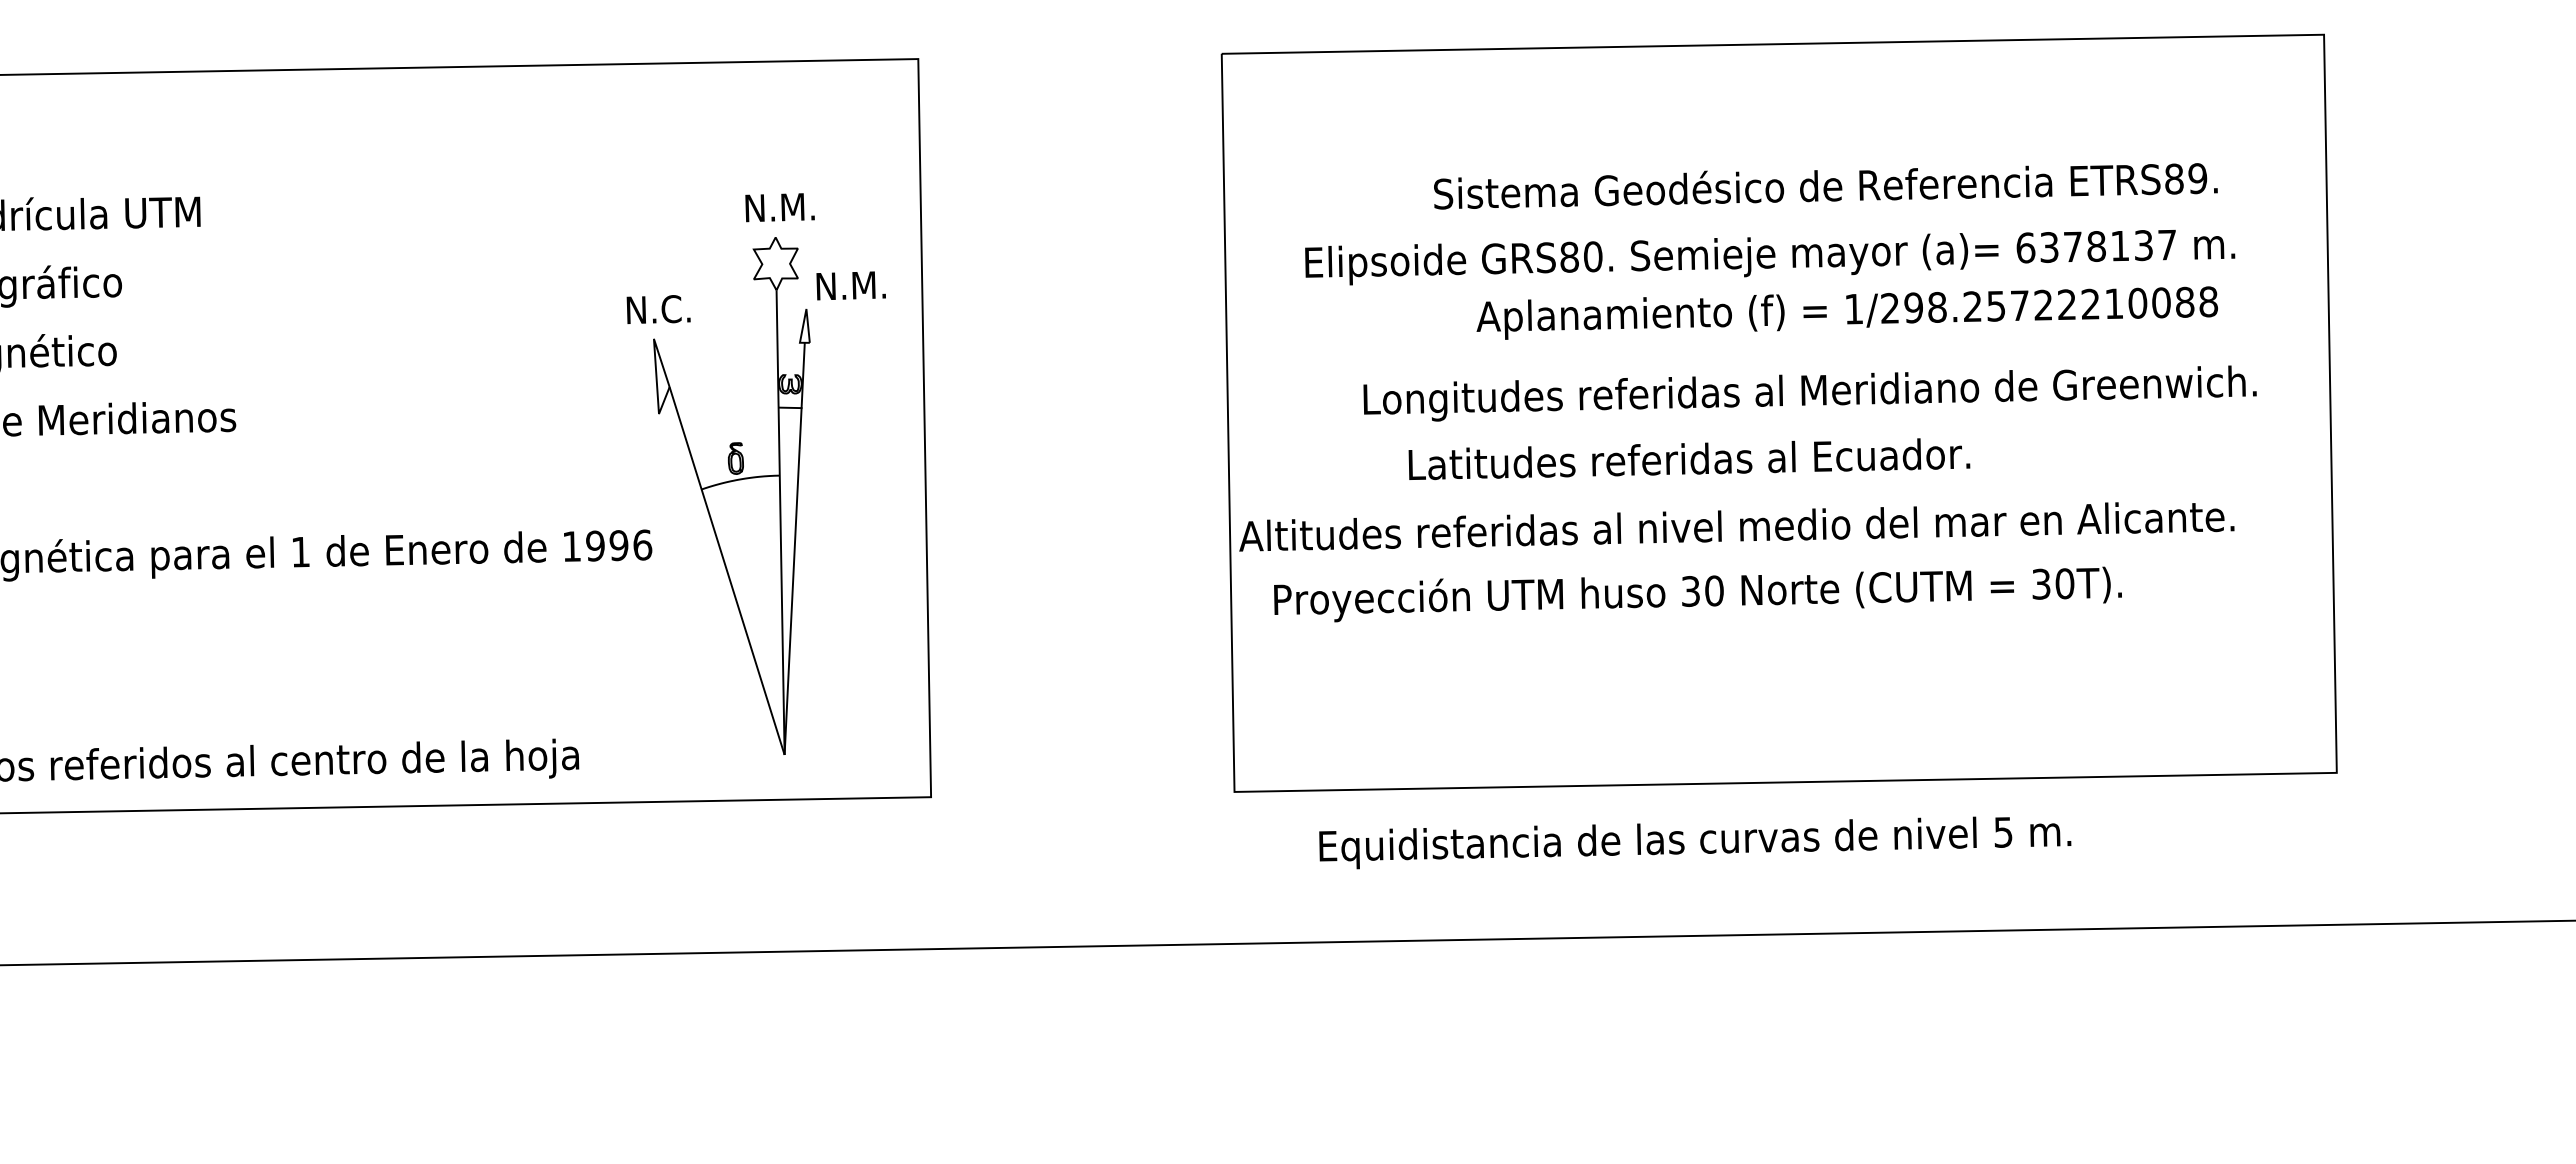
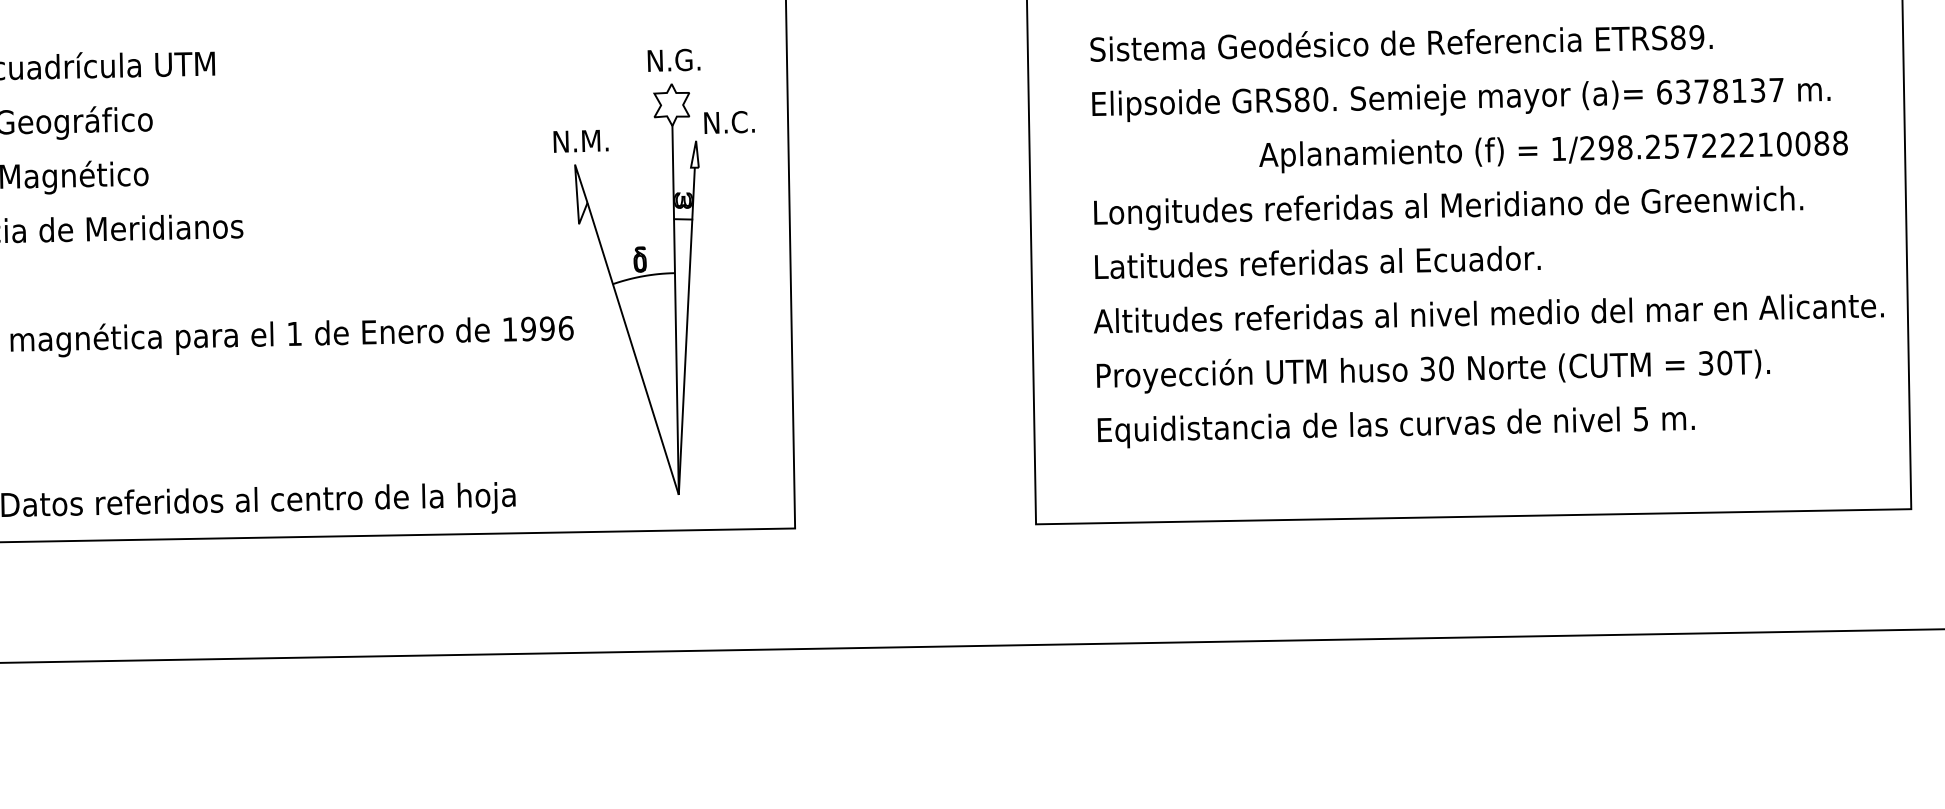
text: (1825, 186) -> (1401, 43), moved
text: (797, 207) -> (689, 60), N.M. -> N.G.
text: (868, 285) -> (745, 122), N.M. -> N.C.
text: (678, 309) -> (594, 141), N.C. -> N.M.
text: (1846, 312) -> (1552, 151), moved
text: (1809, 393) -> (1448, 207), moved
text: (1689, 459) -> (1317, 262), moved
text: (1736, 526) -> (1488, 313), moved
text: (1697, 594) -> (1433, 371), moved
text: (1695, 842) -> (1396, 427), moved

